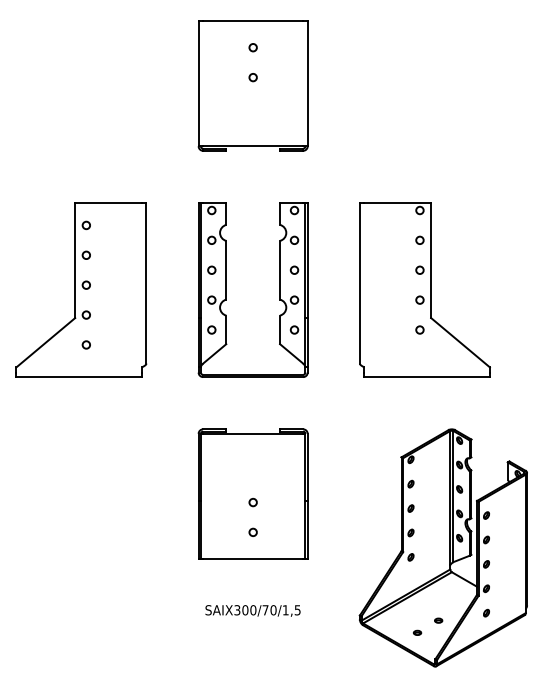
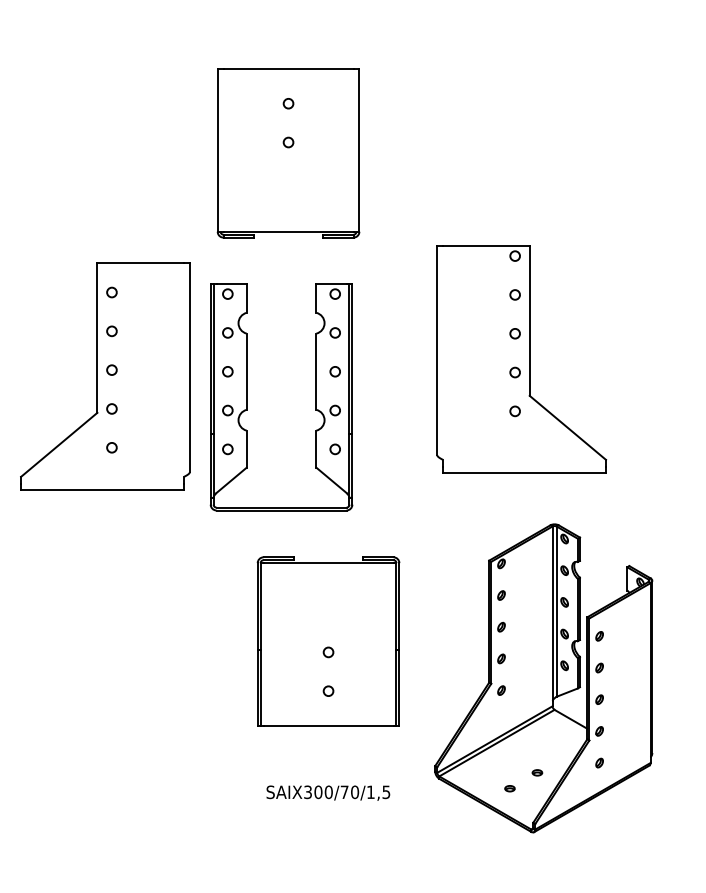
part: (253, 86) -> (288, 153), moved
part: (226, 290) -> (247, 397), moved
part: (424, 290) -> (521, 359), moved
part: (443, 548) -> (543, 678), moved

